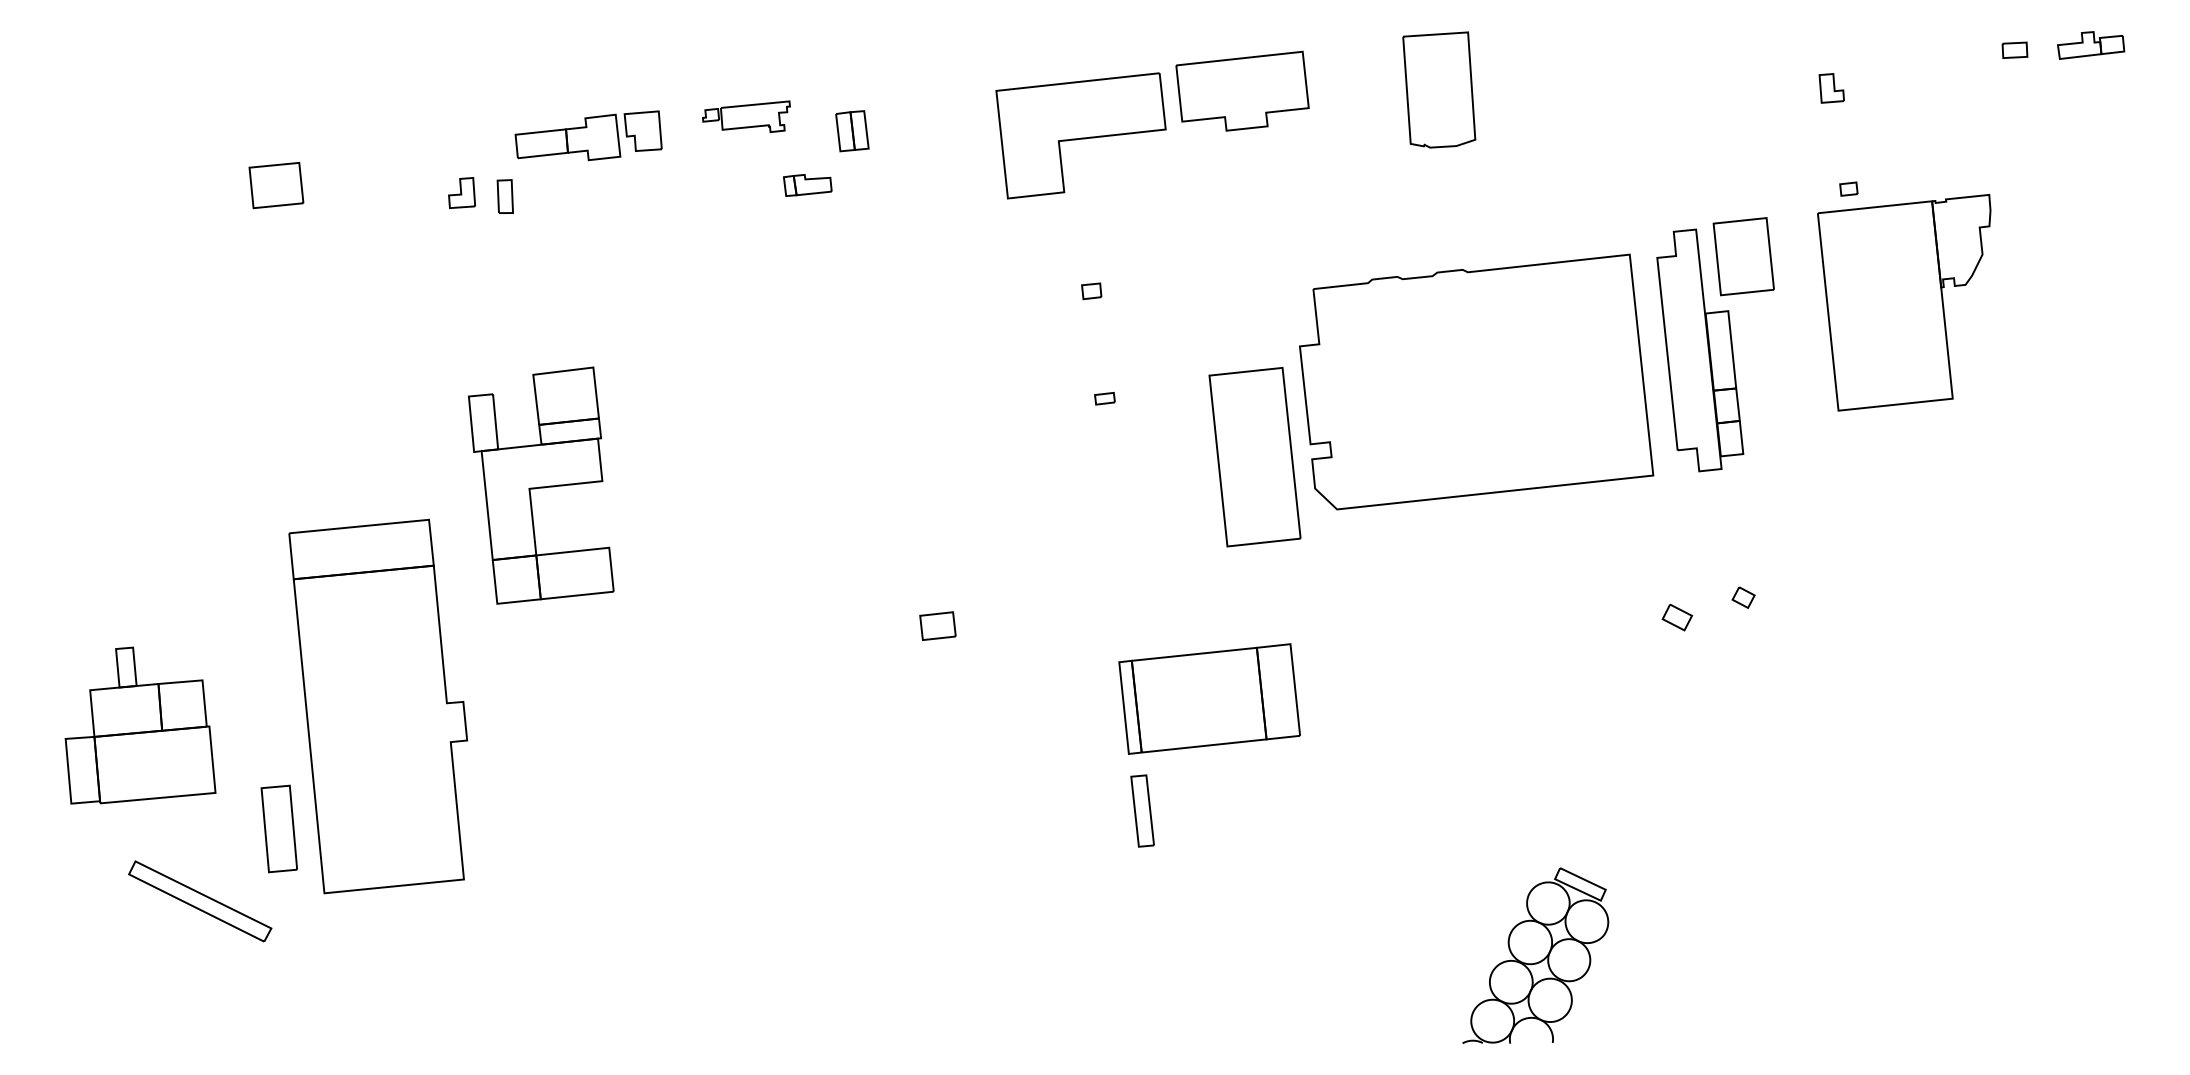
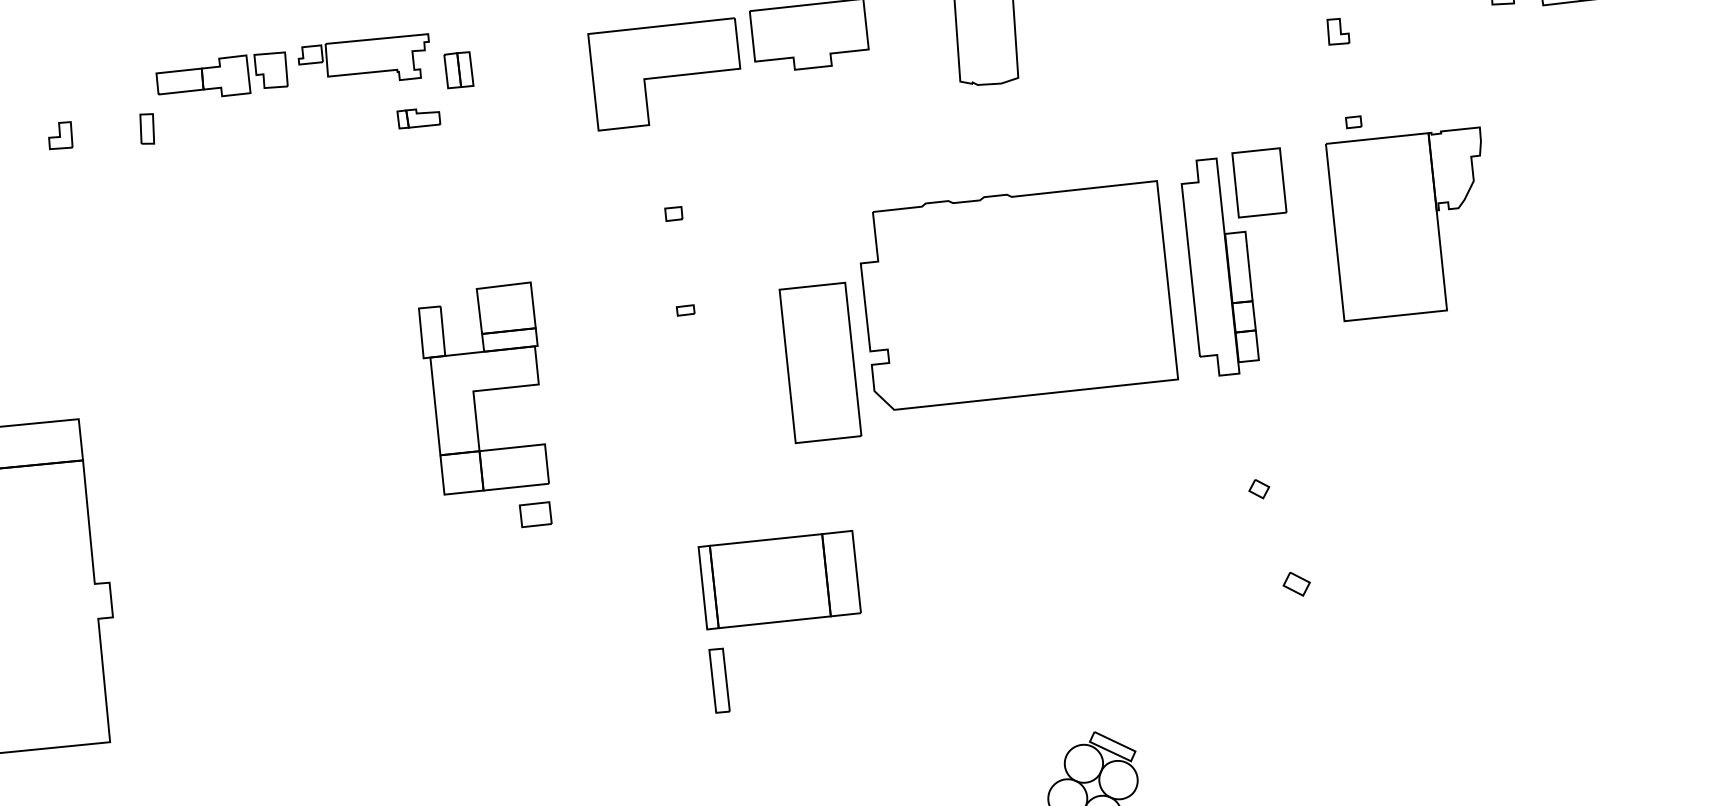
part: (746, 116) -> (363, 57), size x1.67
part: (461, 192) -> (60, 135), moved
part: (541, 485) -> (484, 388), moved
part: (1677, 617) -> (1296, 584), moved

